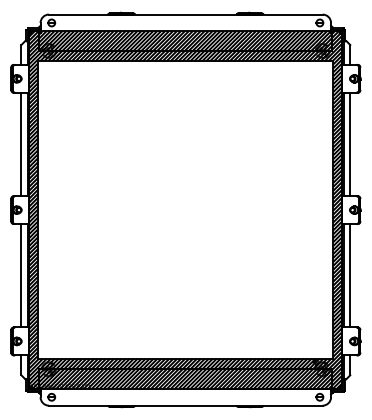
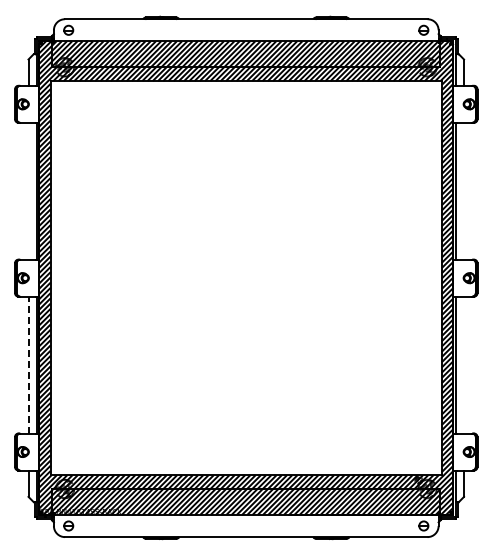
line: (21, 143) -> (28, 190), removed
line: (350, 143) -> (464, 190), removed
line: (21, 275) -> (28, 364), solid -> dashed
line: (350, 275) -> (464, 364), removed

